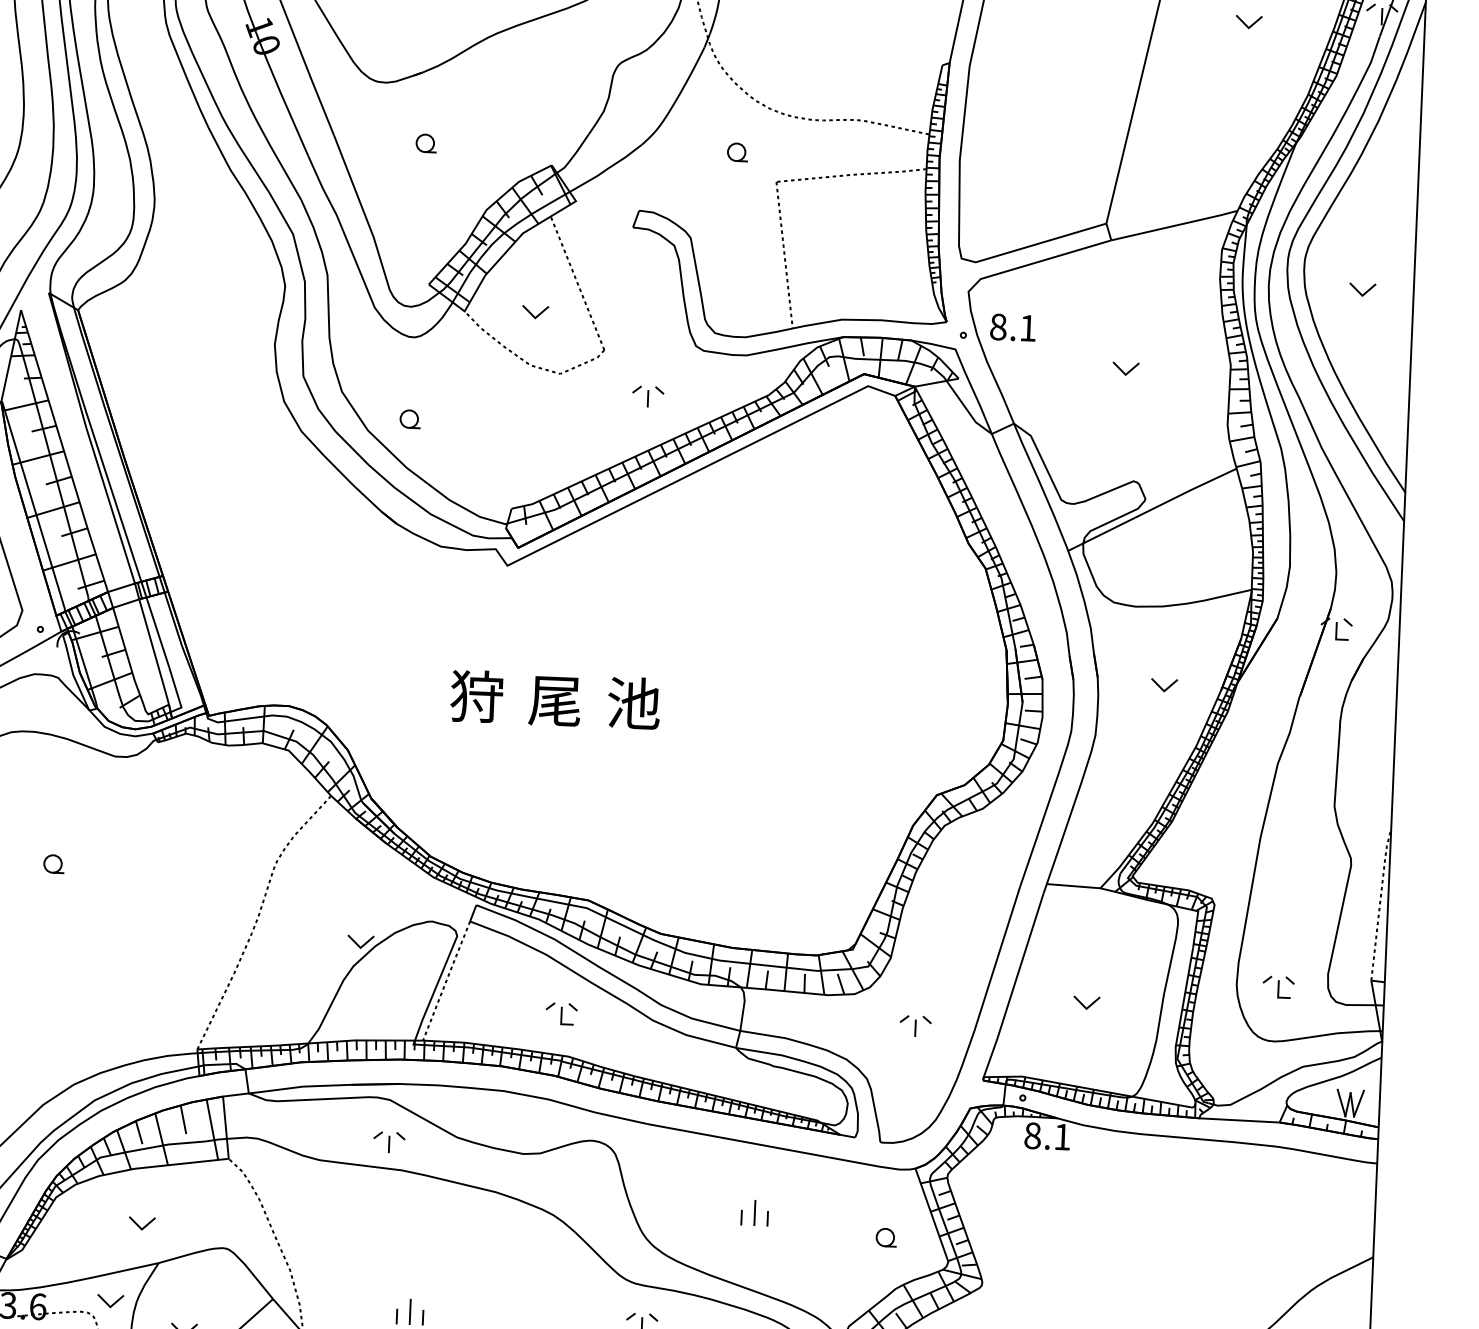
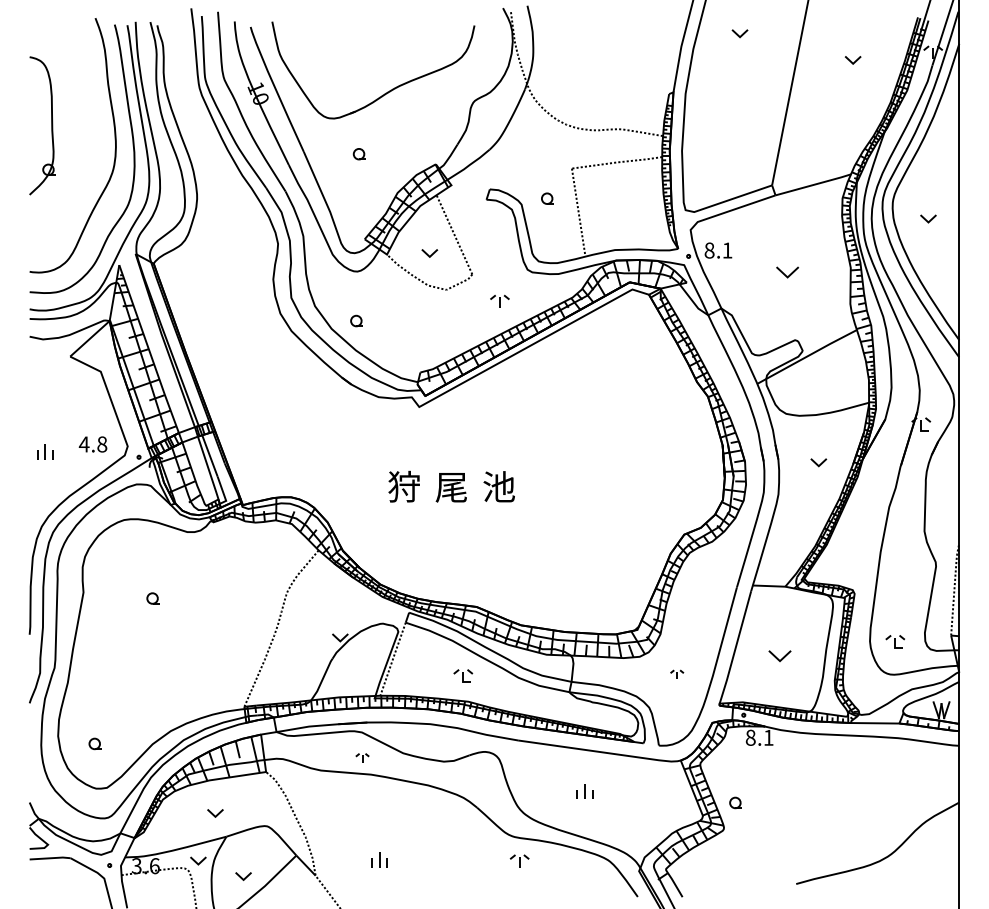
part: (737, 151) -> (547, 198), moved
part: (1125, 368) -> (787, 272), size x1.4
part: (1085, 1003) -> (779, 656), size x1.4
part: (914, 1025) -> (676, 674), size x0.7
part: (389, 1141) -> (362, 757), size x0.7
part: (885, 1236) -> (735, 802), moved

